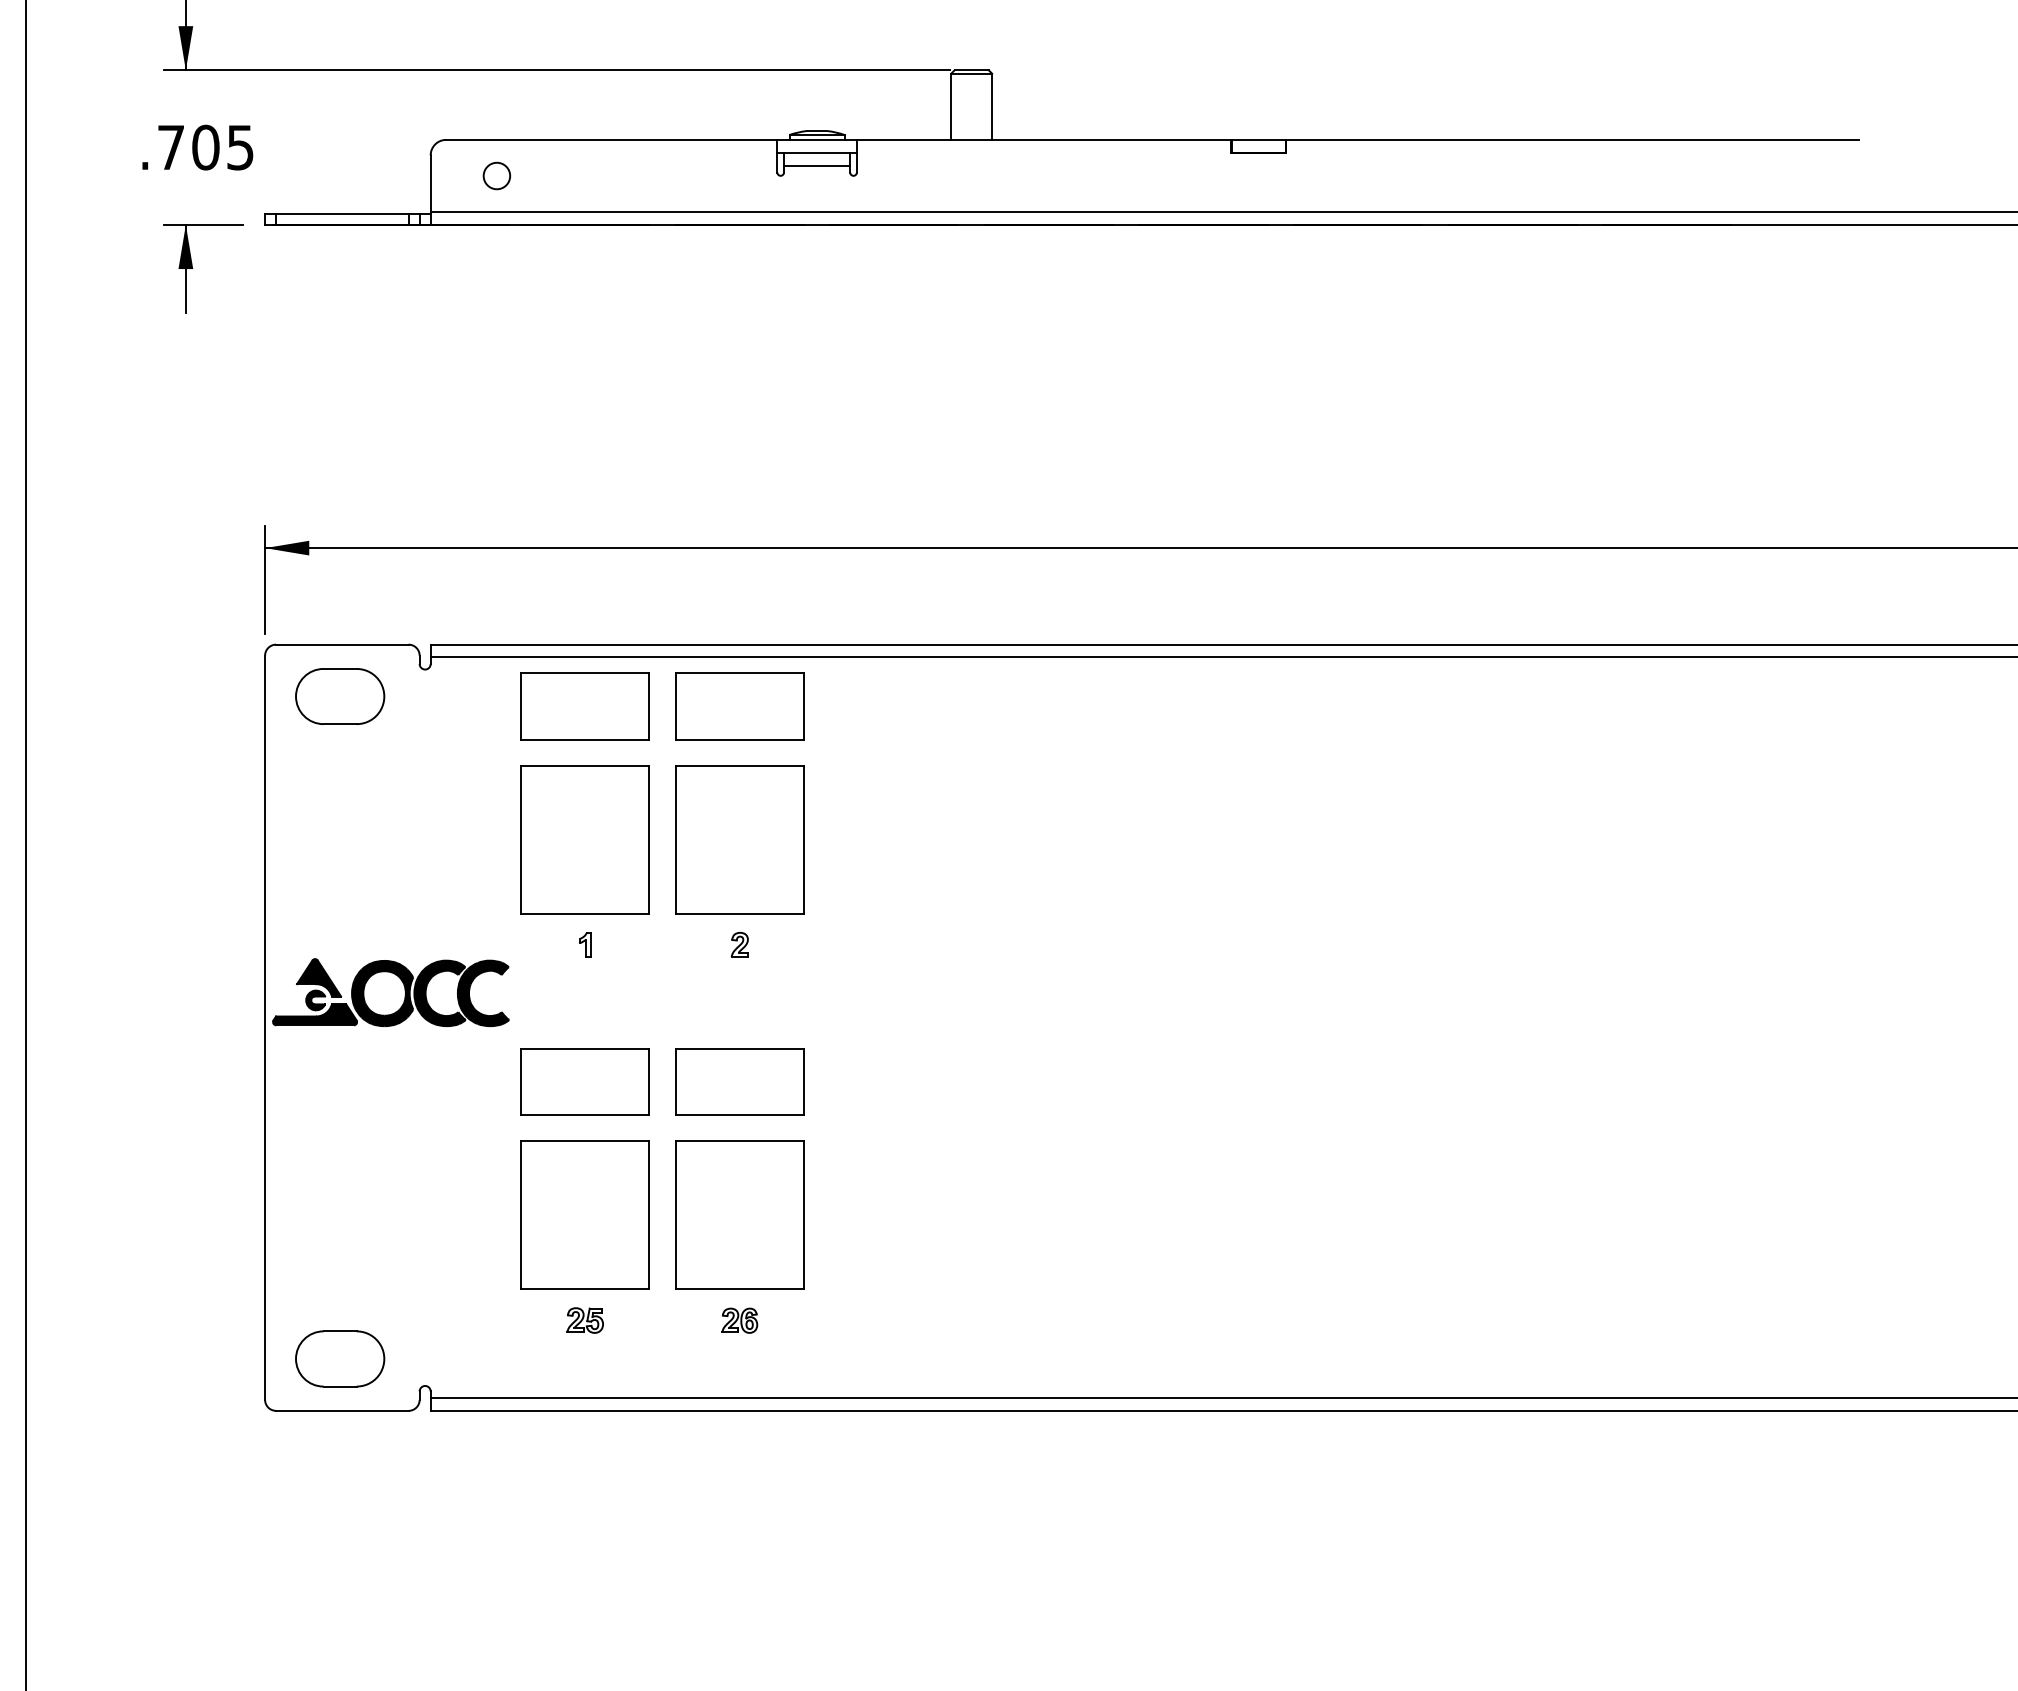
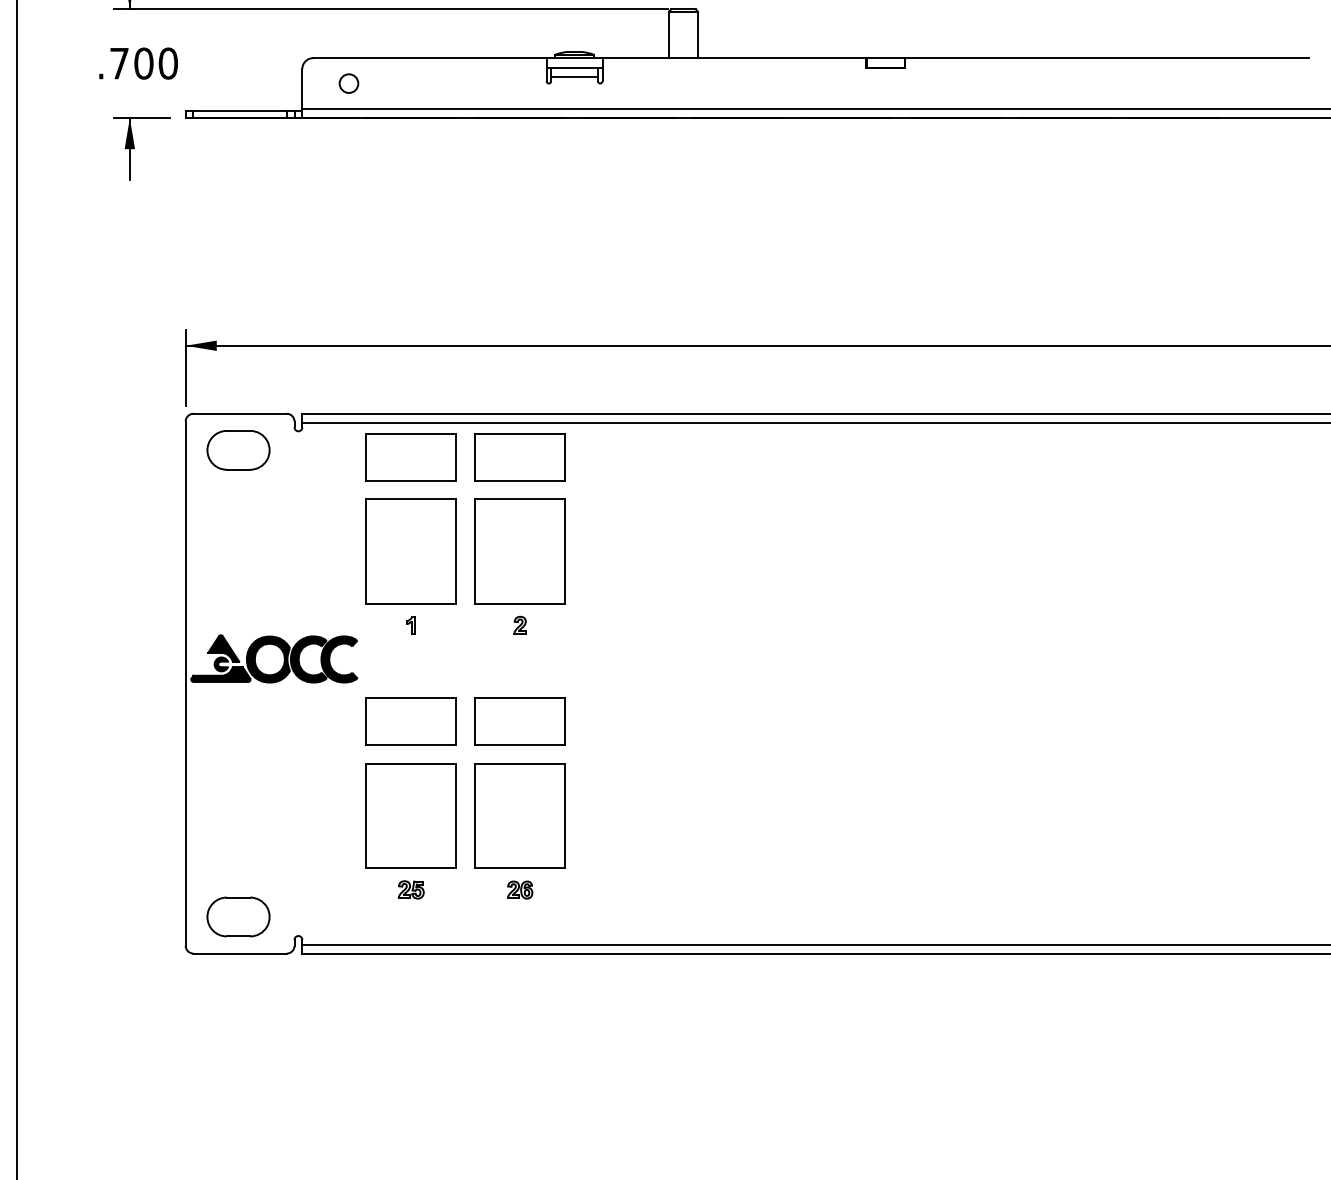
text: (240, 147) -> (168, 63), .705 -> .700

